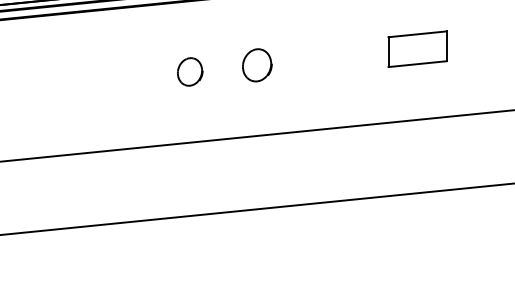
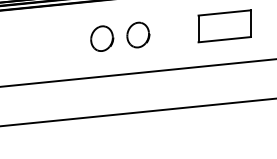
part: (417, 49) -> (224, 26), size x1.67
part: (257, 64) -> (138, 34), size x1.43
part: (190, 71) -> (102, 38), size x1.67

